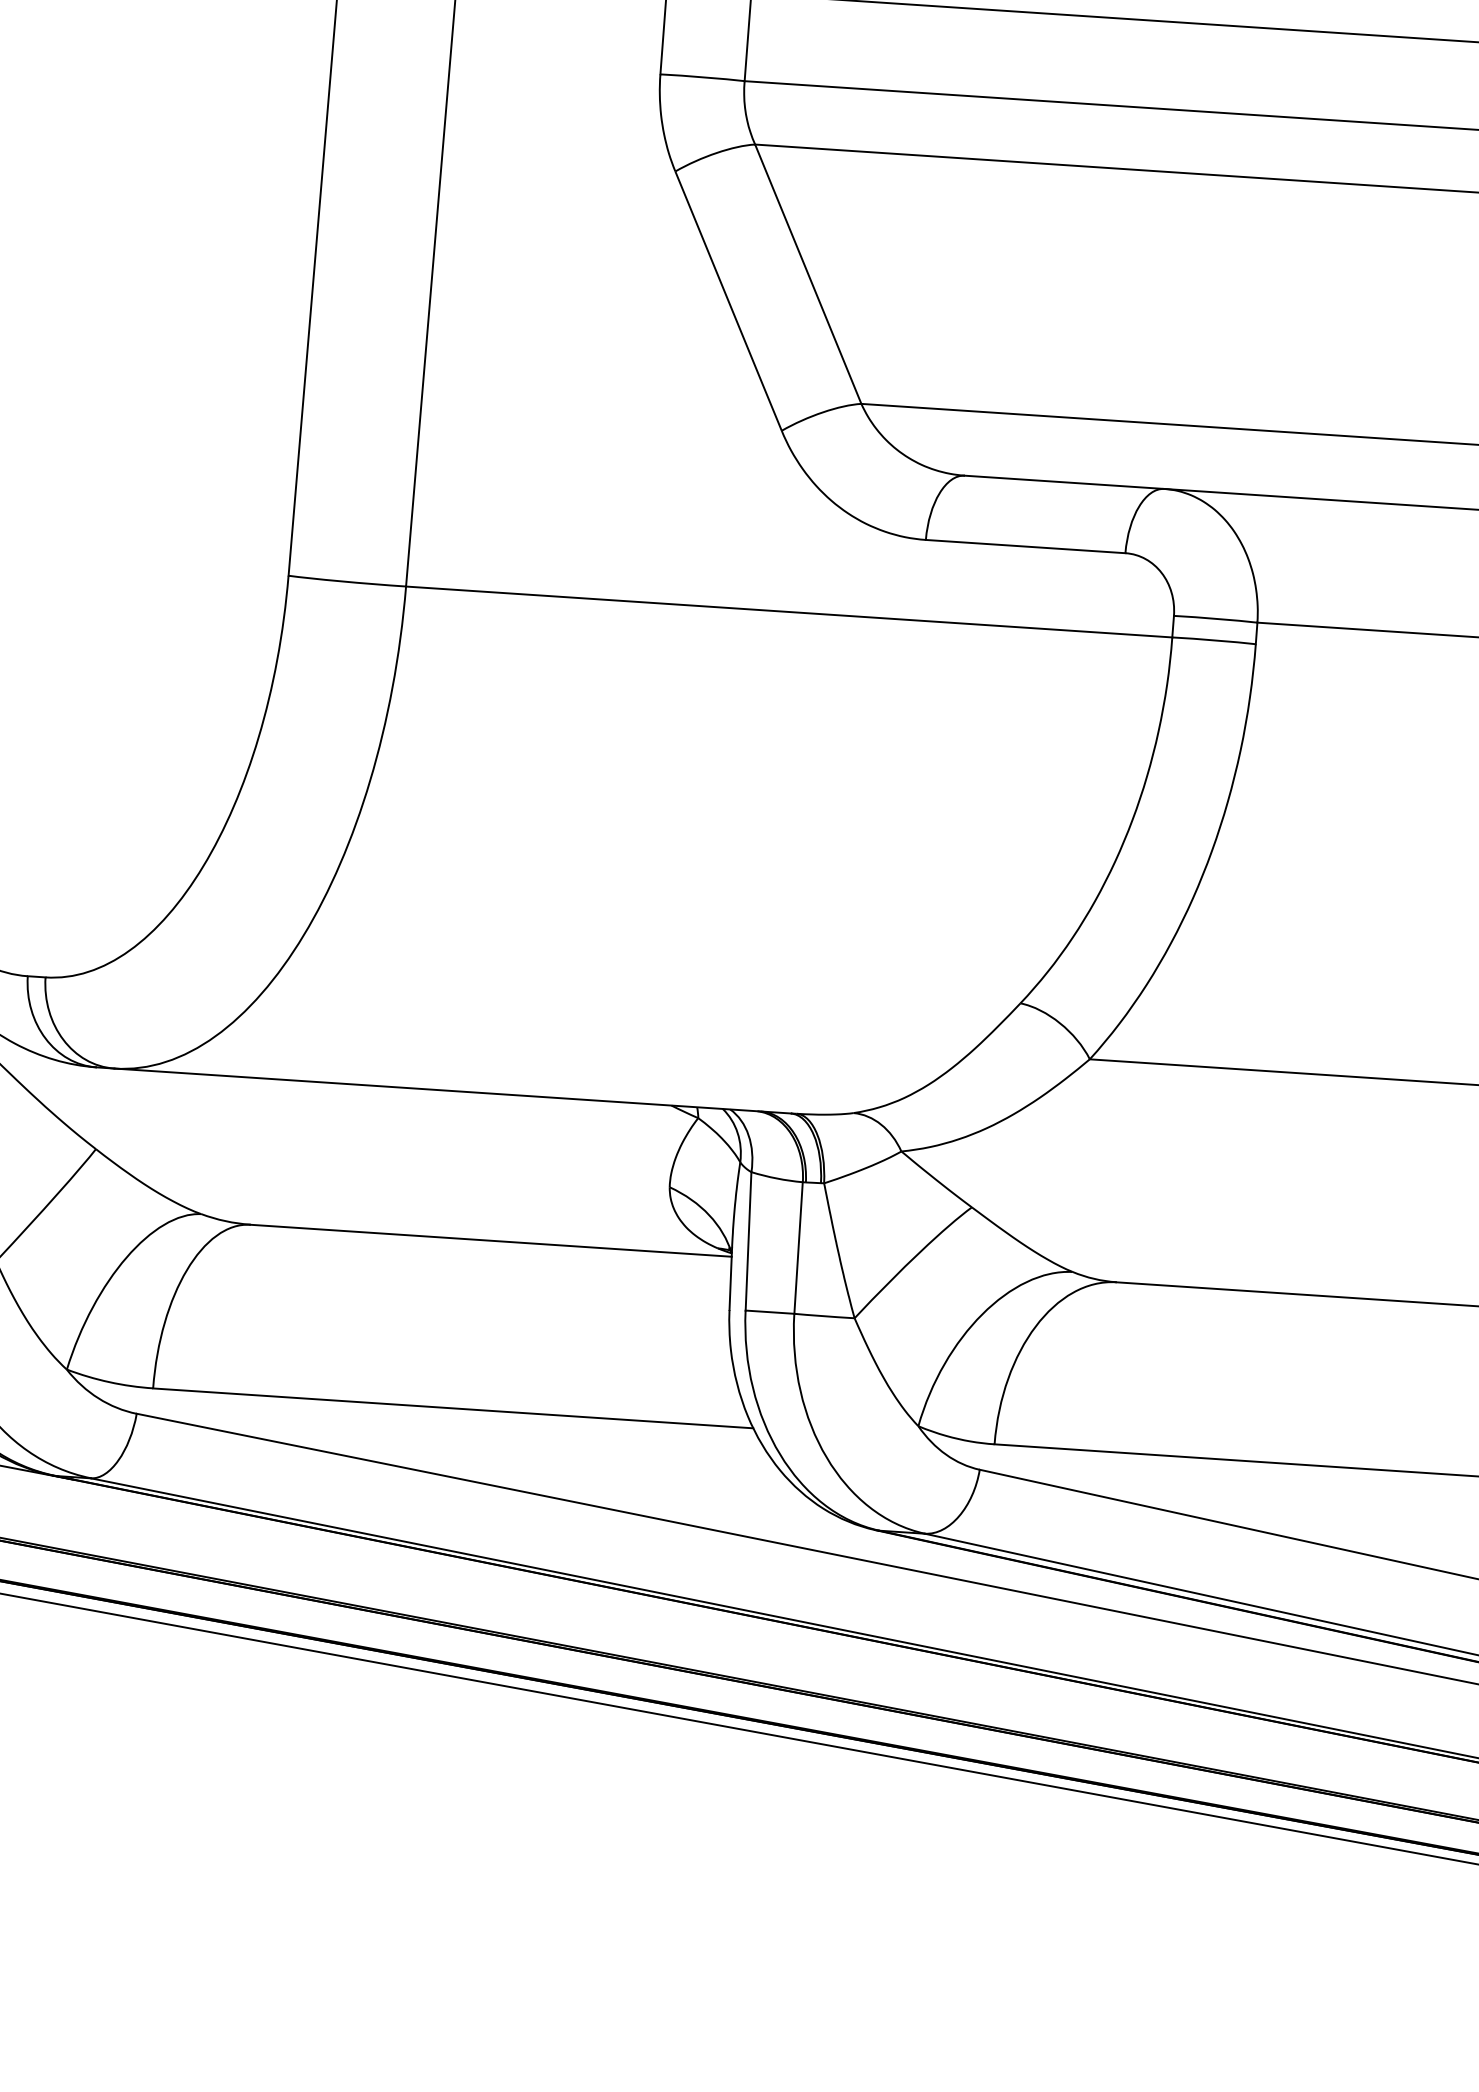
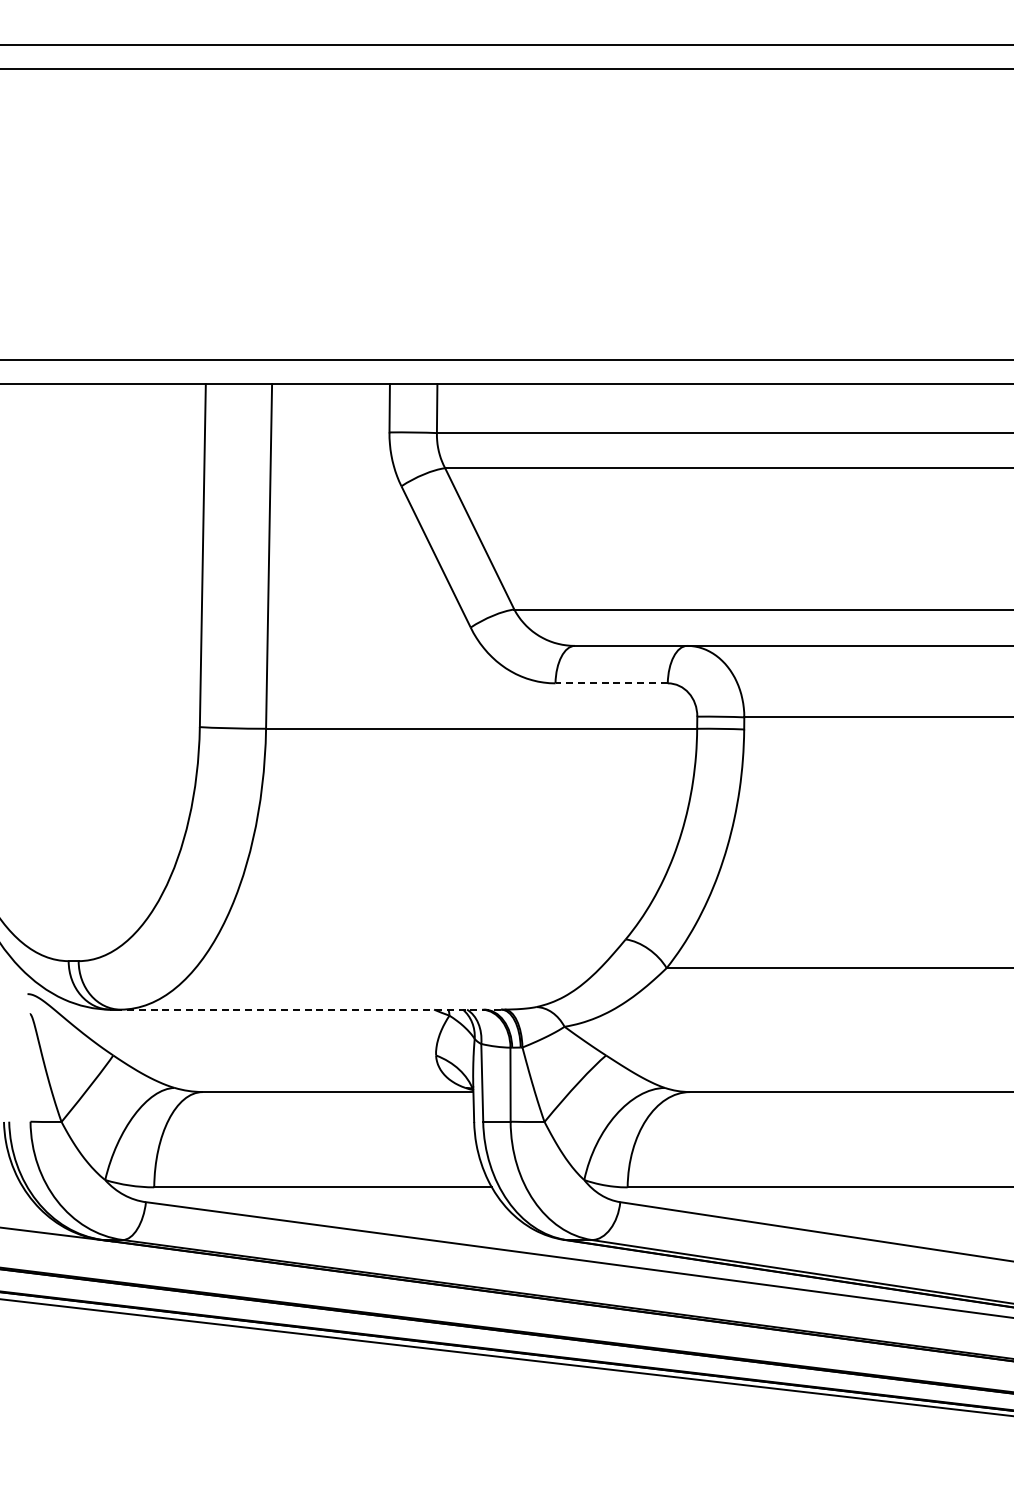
line: (1025, 546) -> (611, 683), solid -> dashed
line: (451, 1090) -> (310, 1009), solid -> dashed

